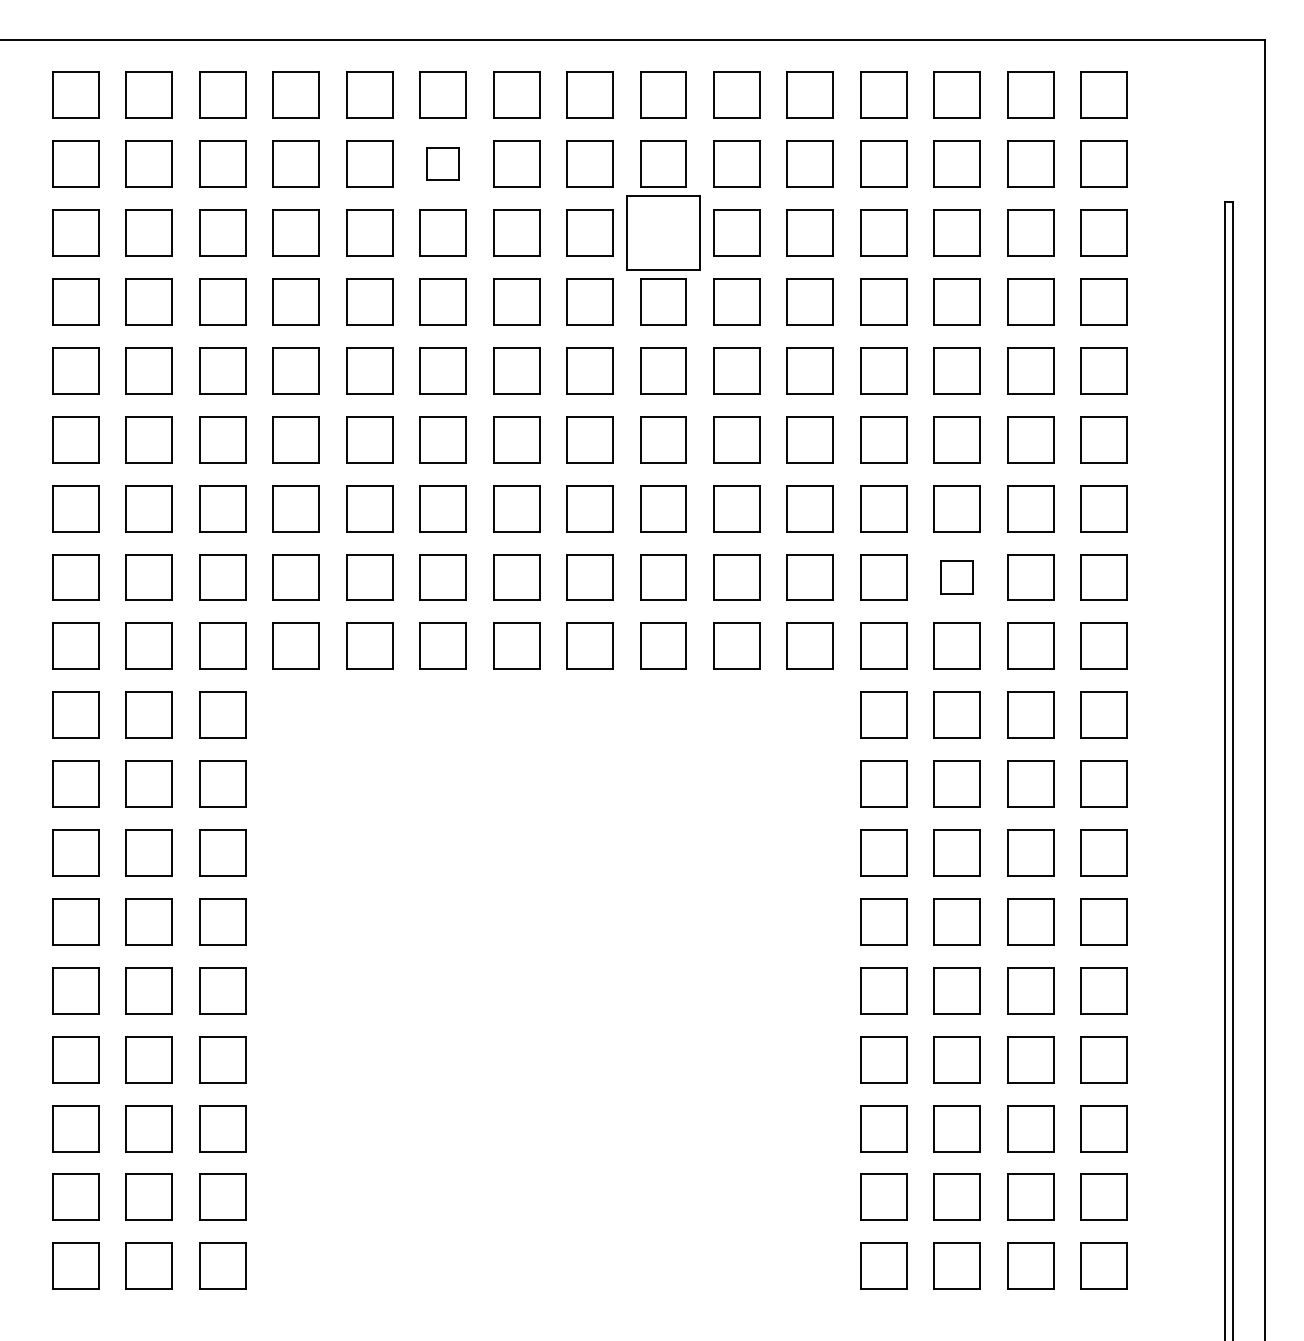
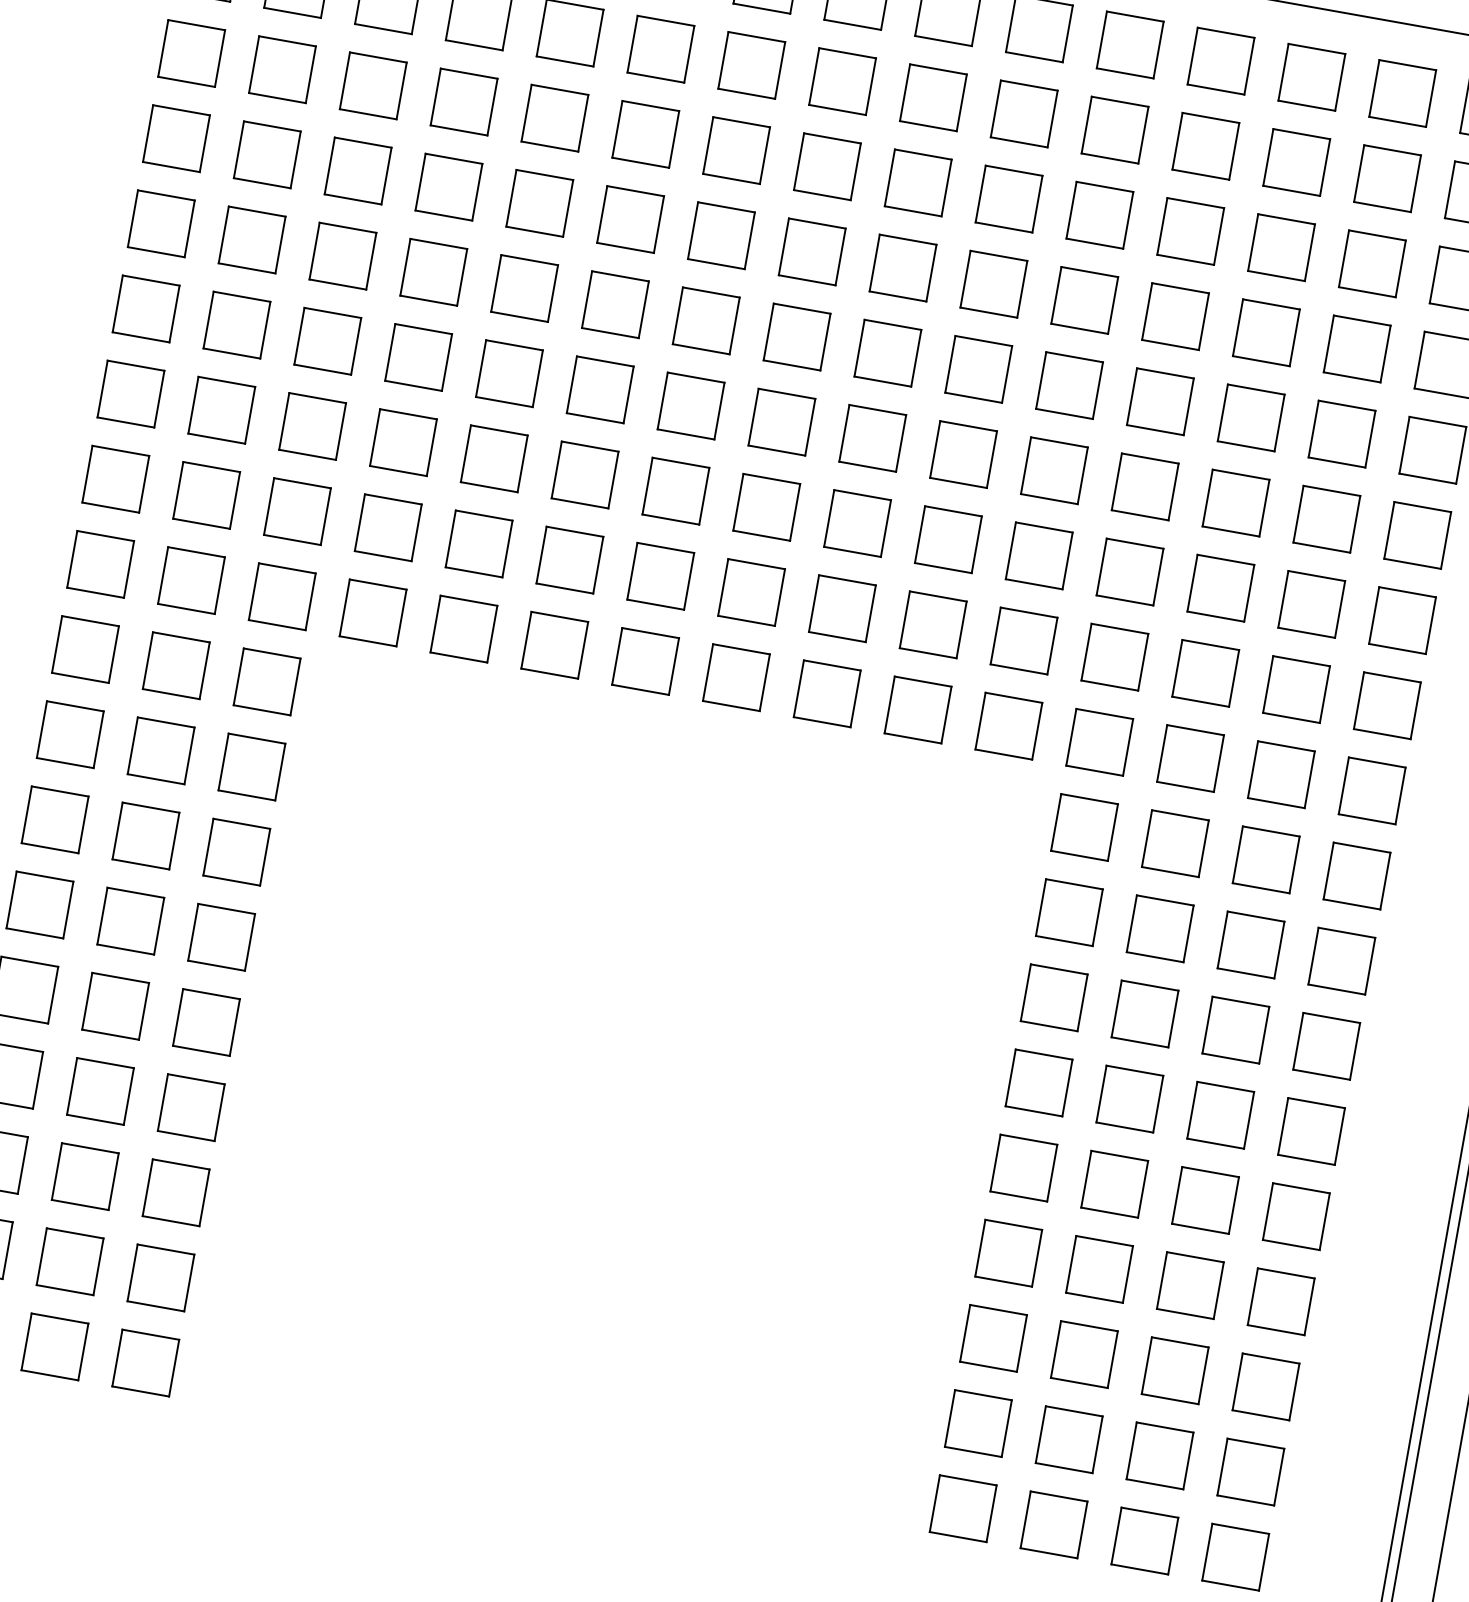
part: (442, 163) -> (660, 48), size x1.43
part: (663, 232) -> (918, 182), size x0.62
part: (956, 577) -> (1204, 673), size x1.43

